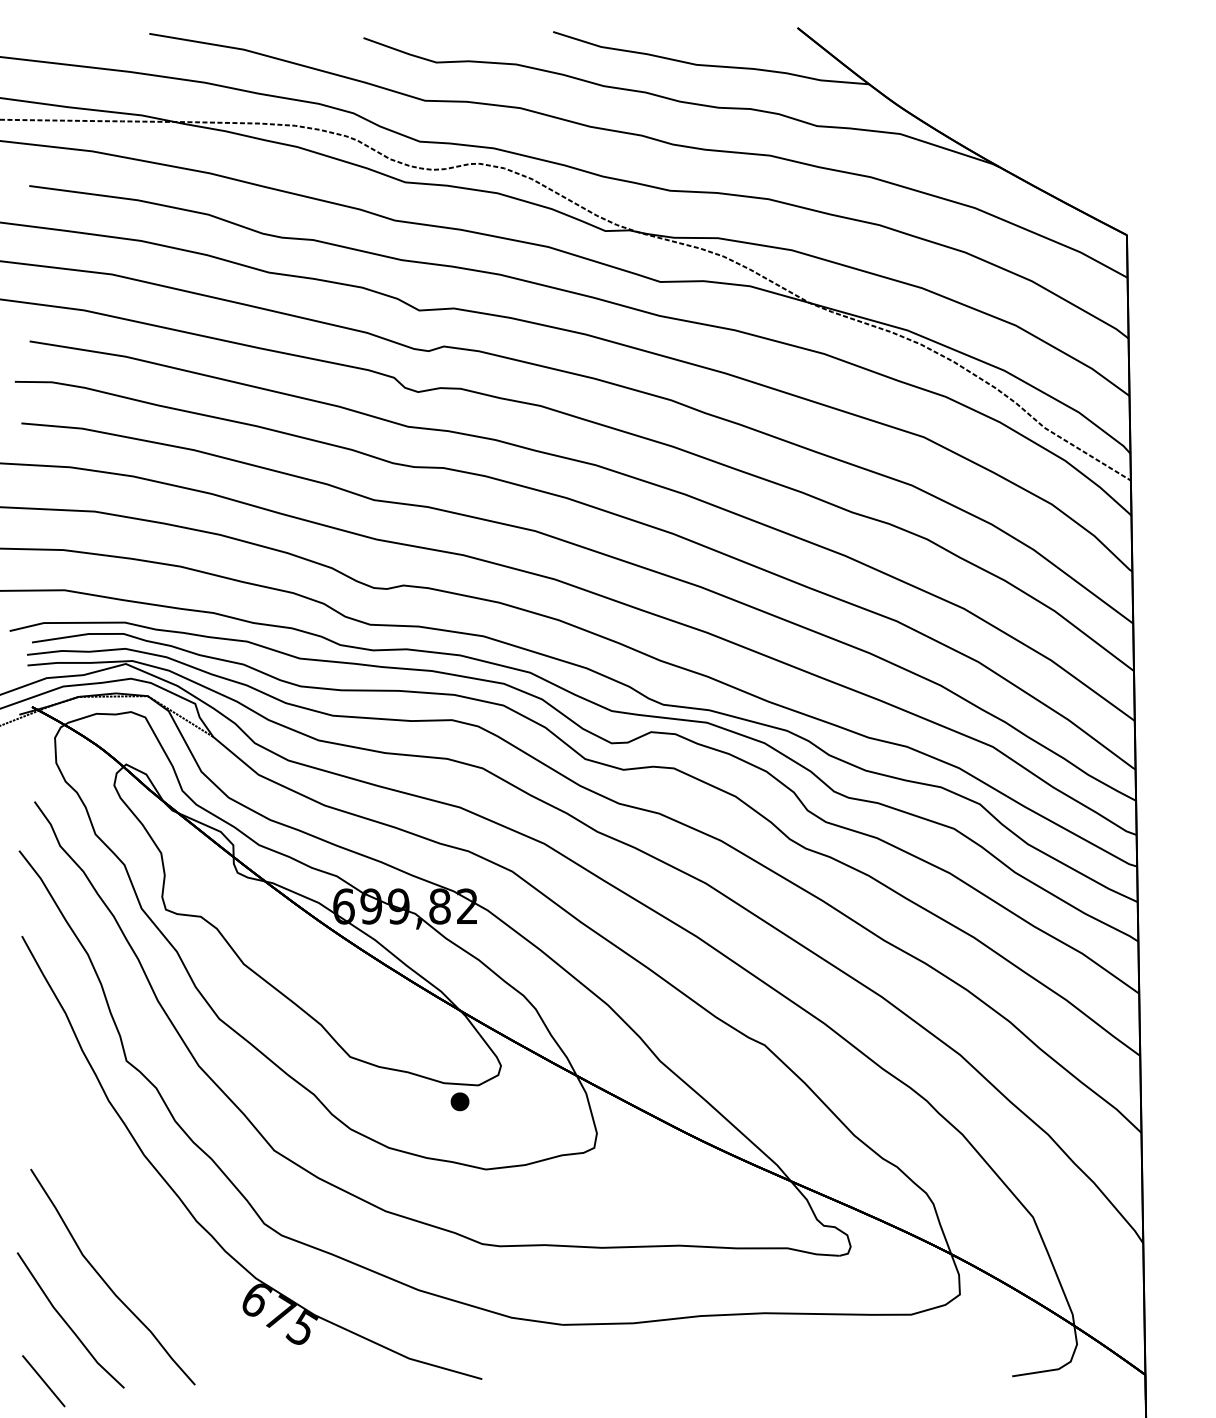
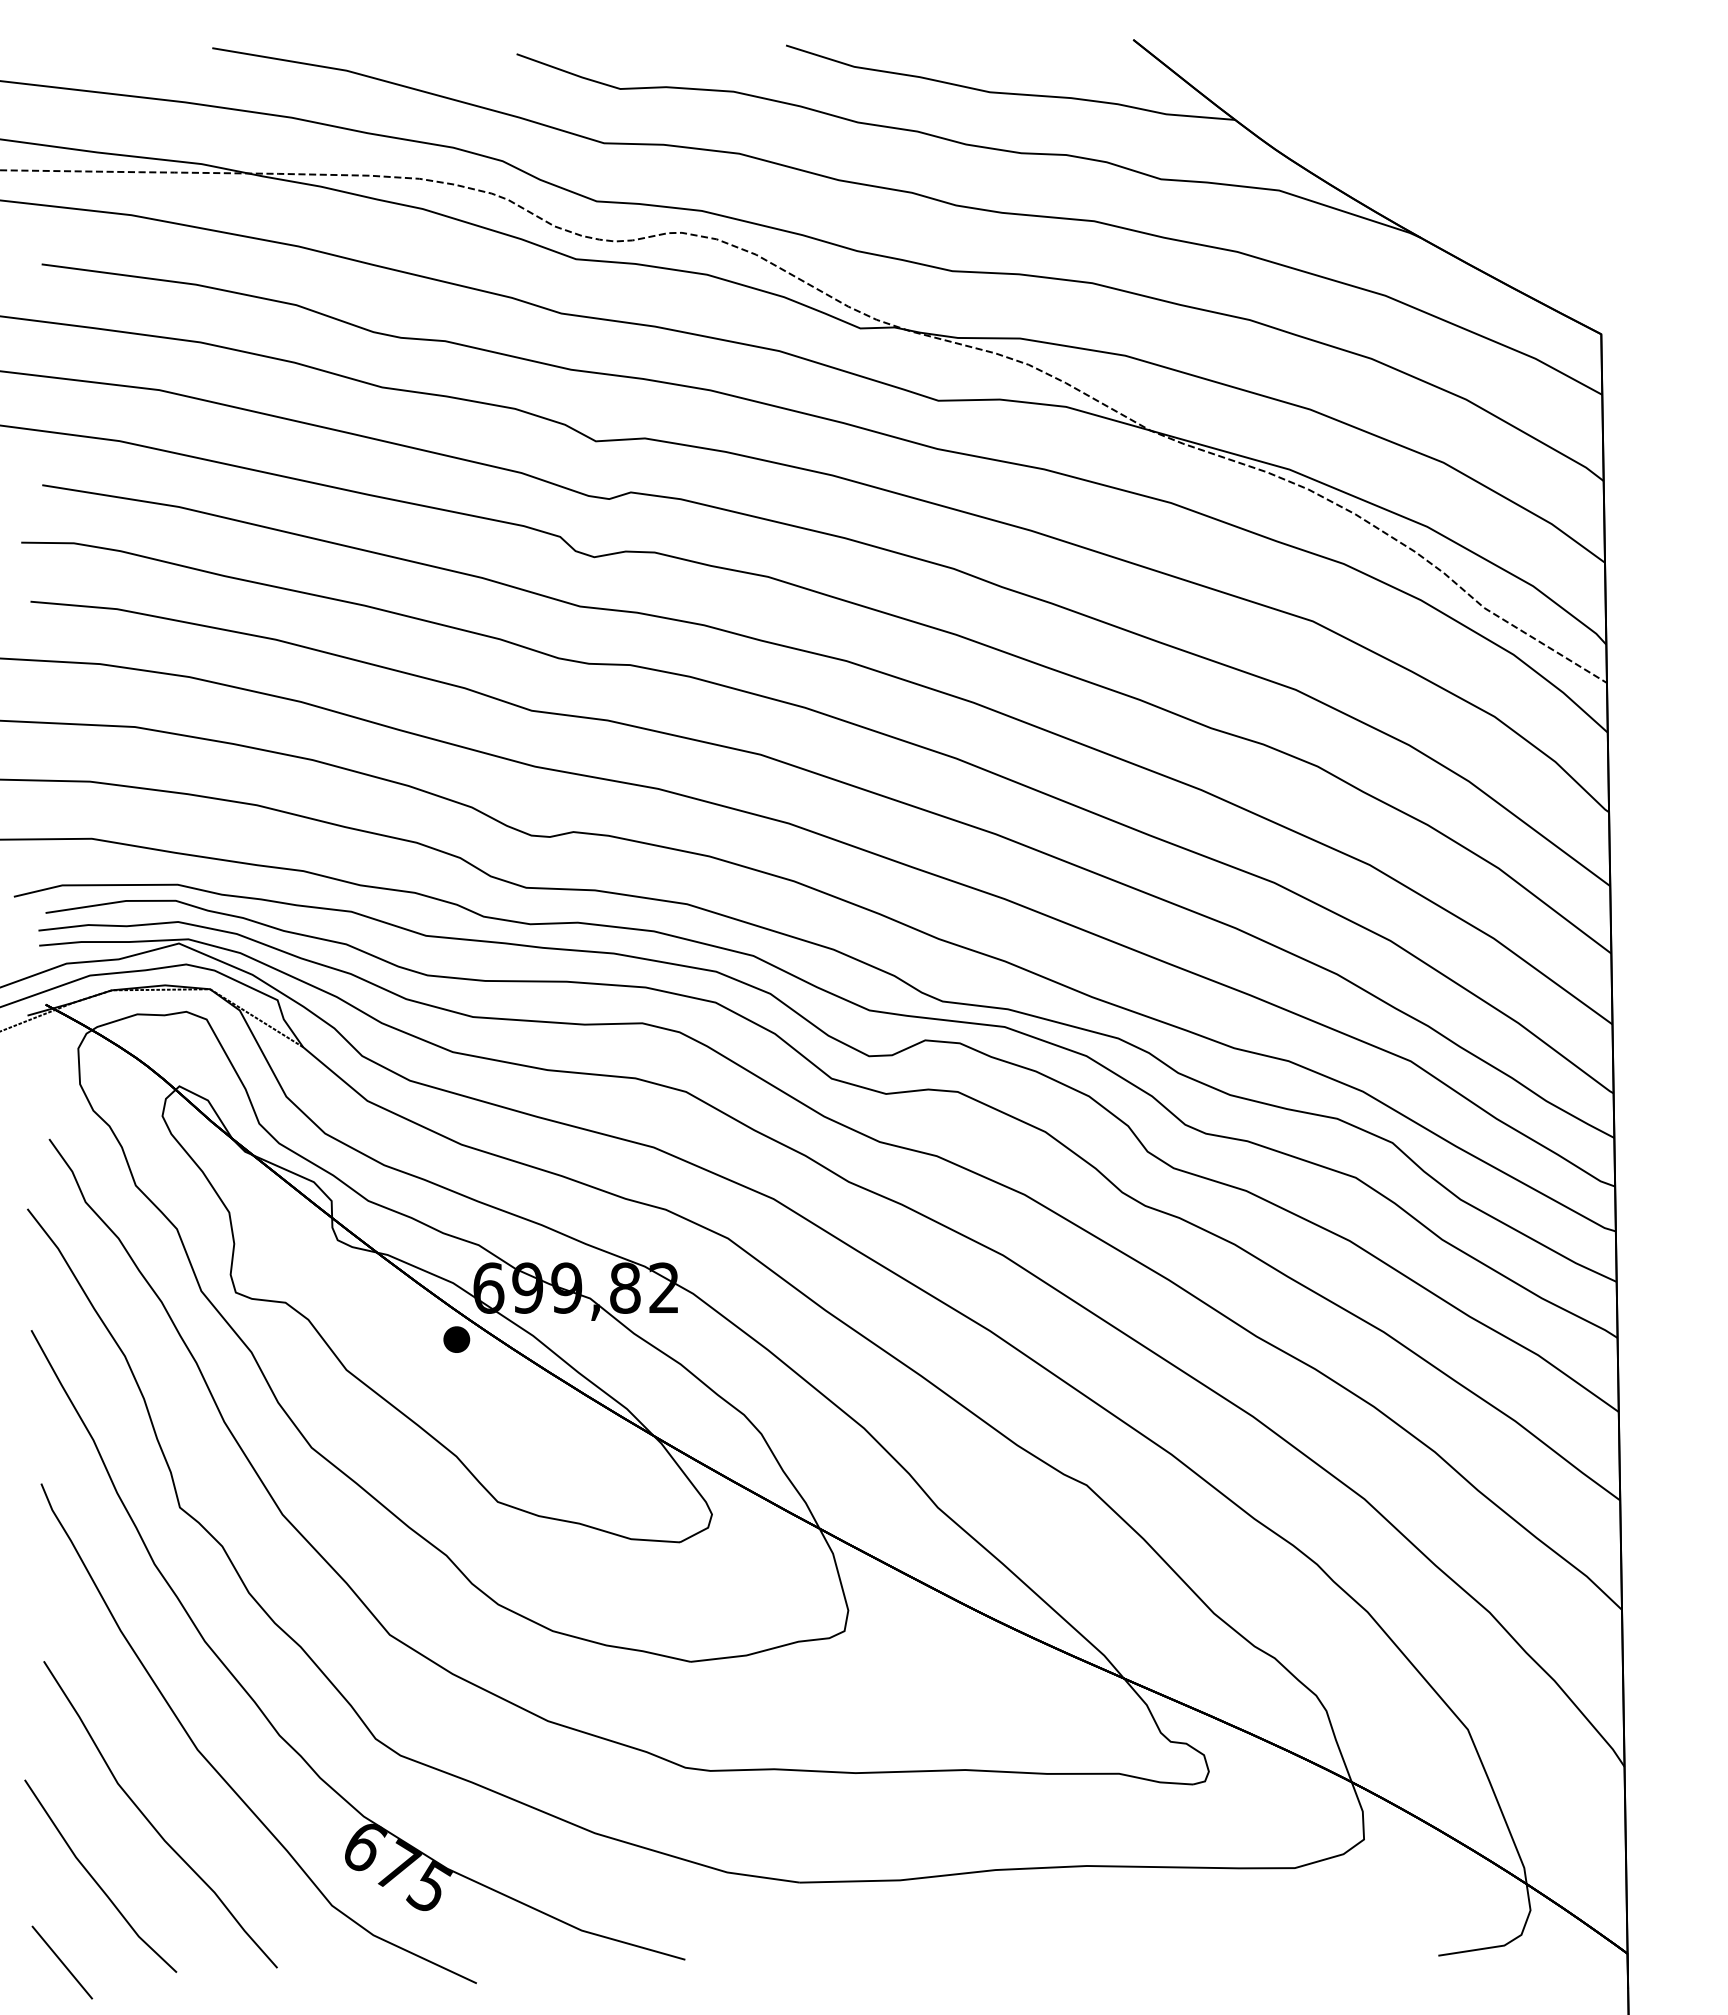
part: (459, 1101) -> (456, 1339), moved
curve: (153, 1246) -> (218, 1771), added

